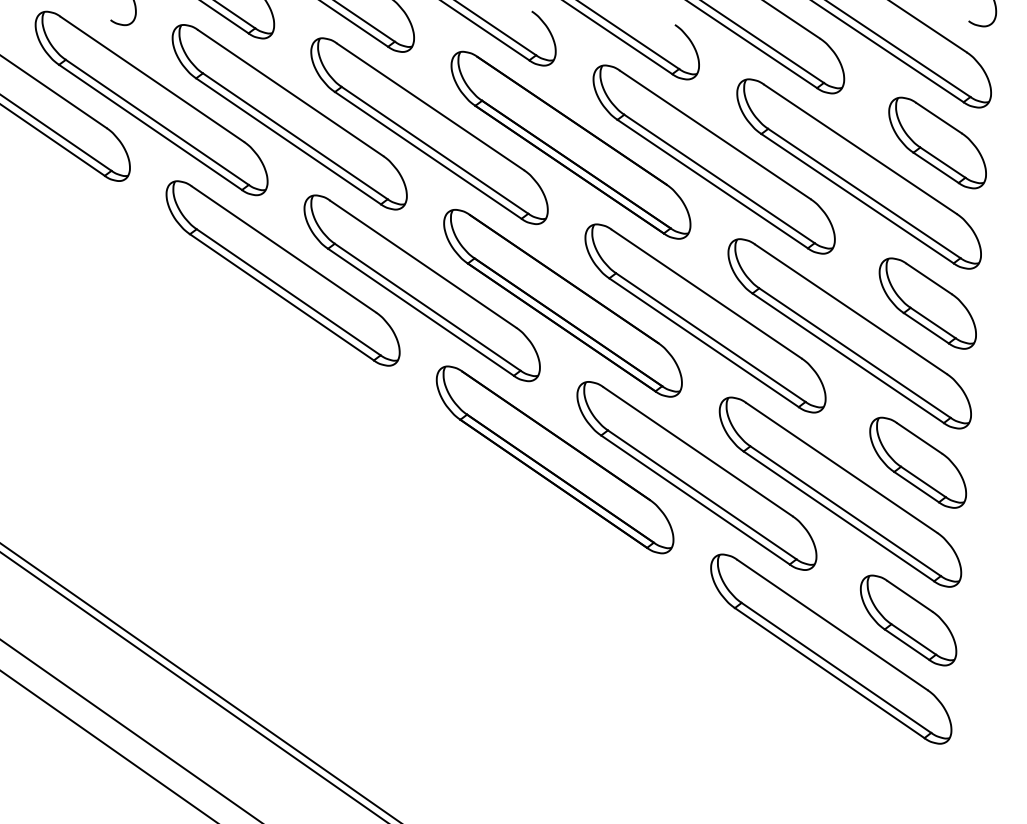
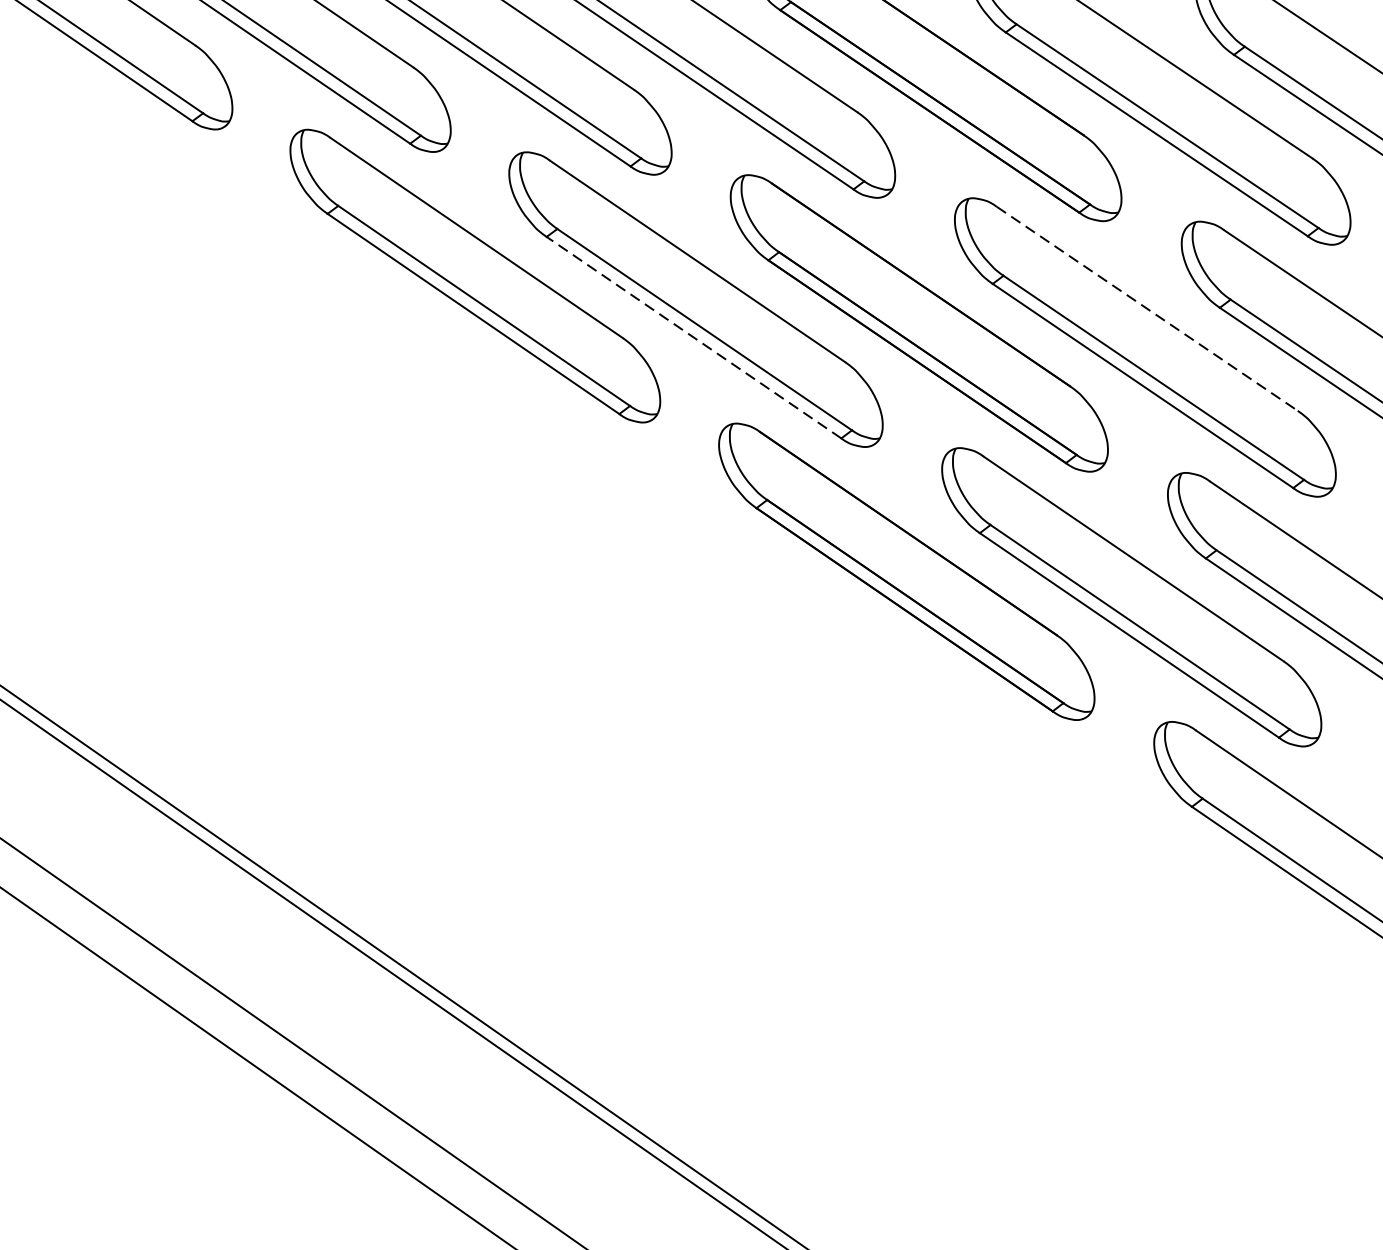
line: (706, 294) -> (1146, 309), solid -> dashed
line: (420, 312) -> (693, 337), solid -> dashed

